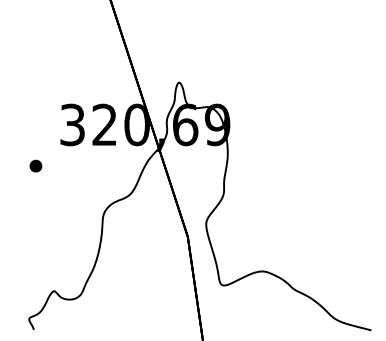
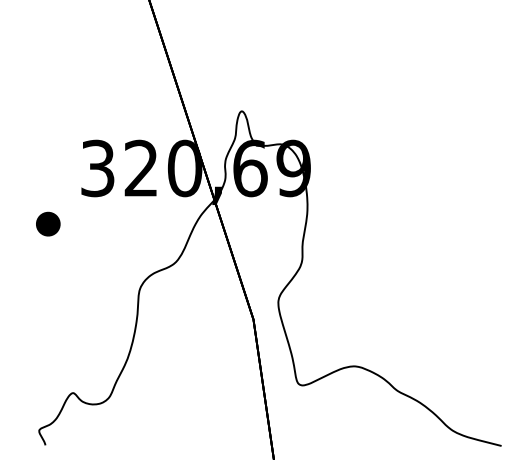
part: (36, 165) -> (48, 223), size x1.43

